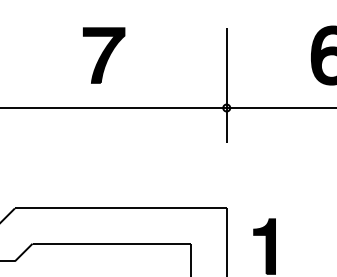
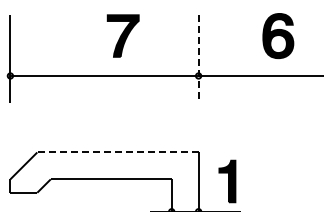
part: (103, 54) -> (122, 35), moved
line: (226, 86) -> (198, 59), solid -> dashed
line: (120, 208) -> (117, 152), solid -> dashed

